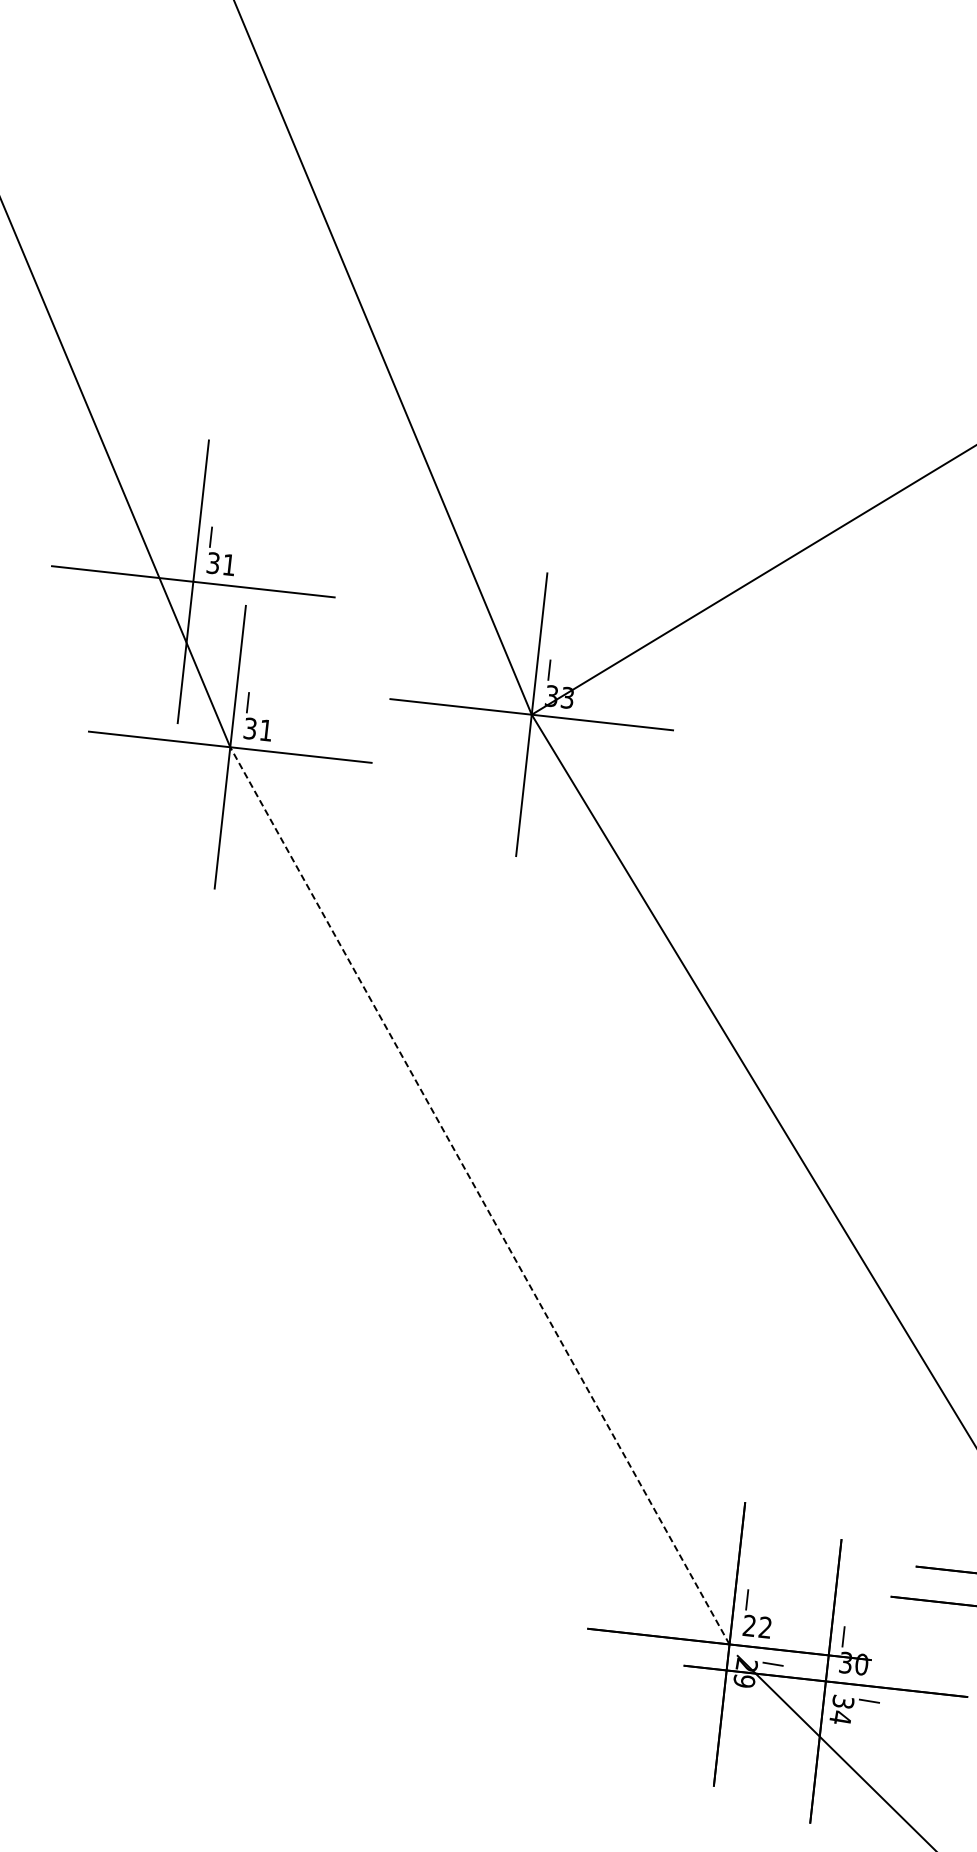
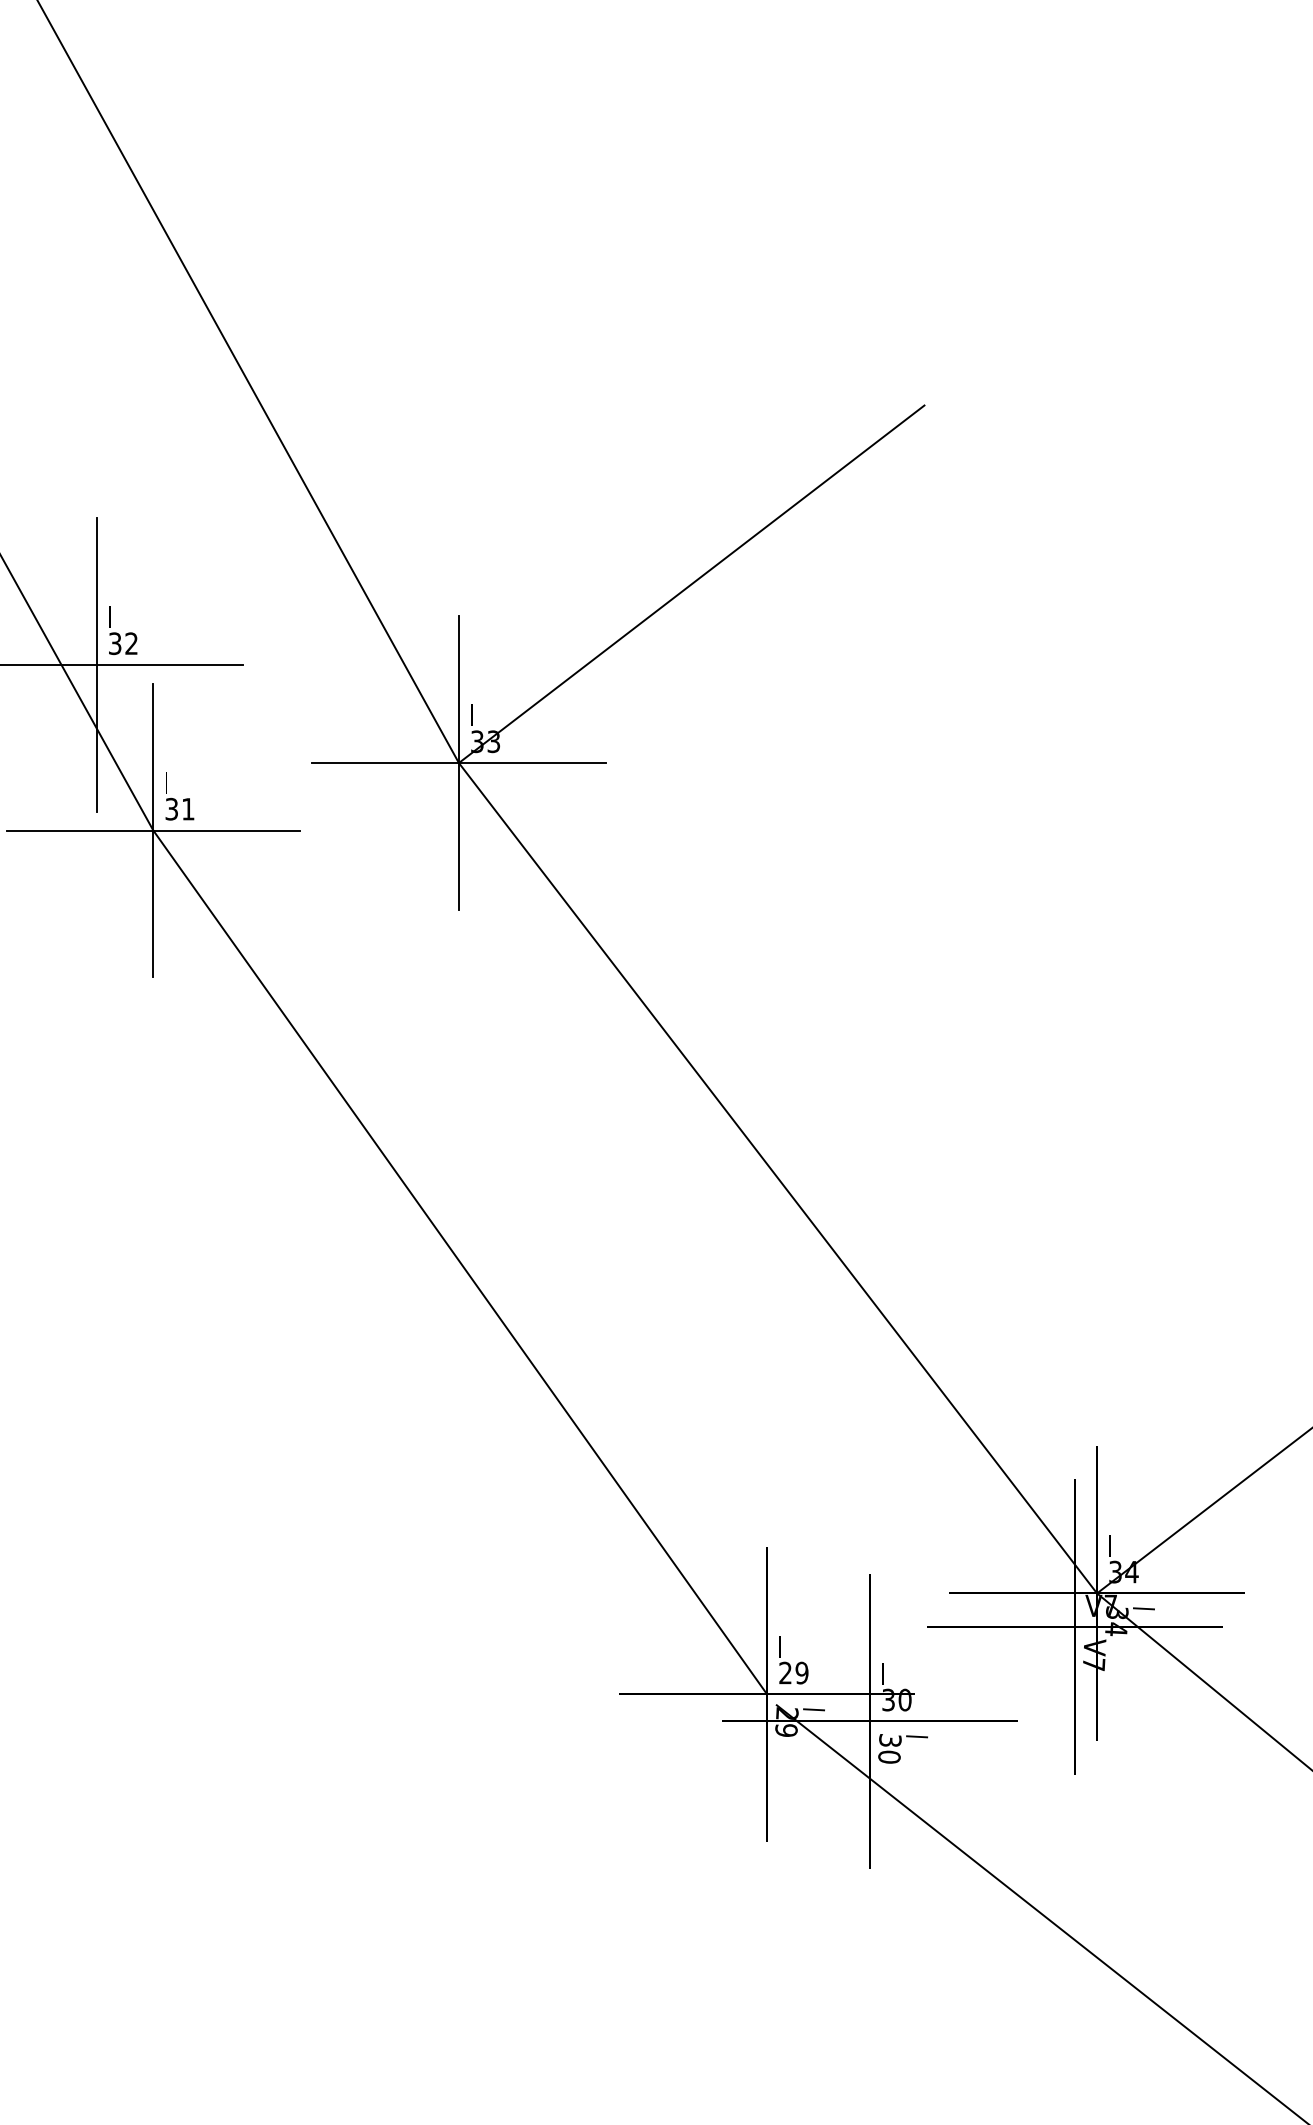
text: (229, 564) -> (131, 643), 31 -> 32
line: (480, 1195) -> (460, 1262), dashed -> solid
text: (764, 1627) -> (801, 1672), 22 -> 29
text: (840, 1717) -> (889, 1756), 34 -> 30

